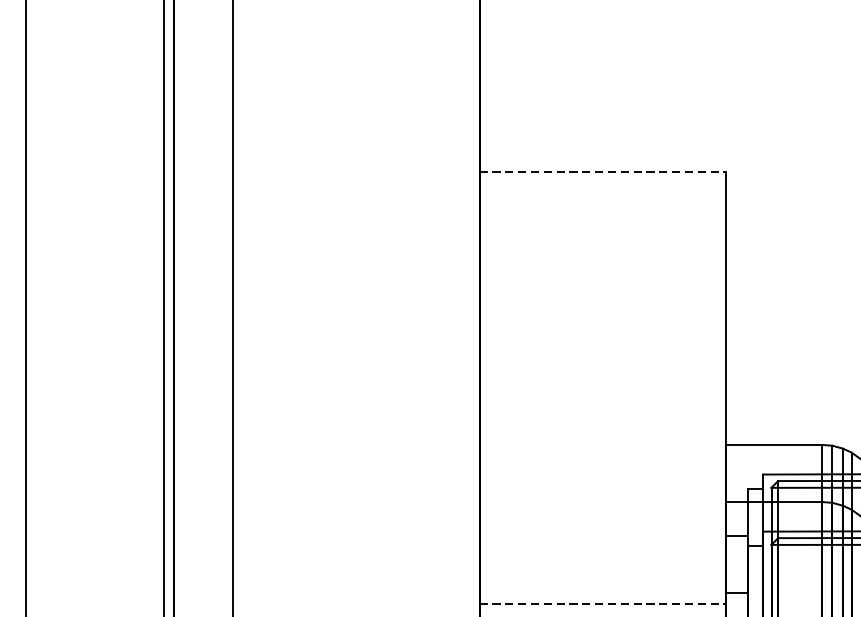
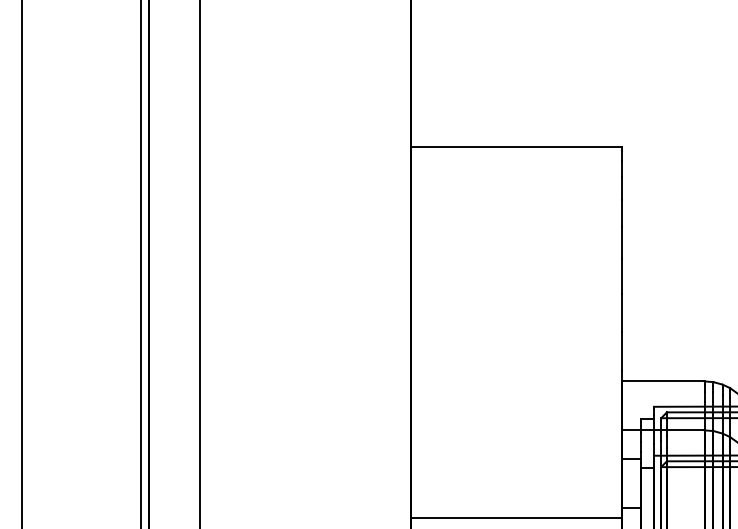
line: (602, 171) -> (516, 147), dashed -> solid
line: (602, 603) -> (516, 517), dashed -> solid

